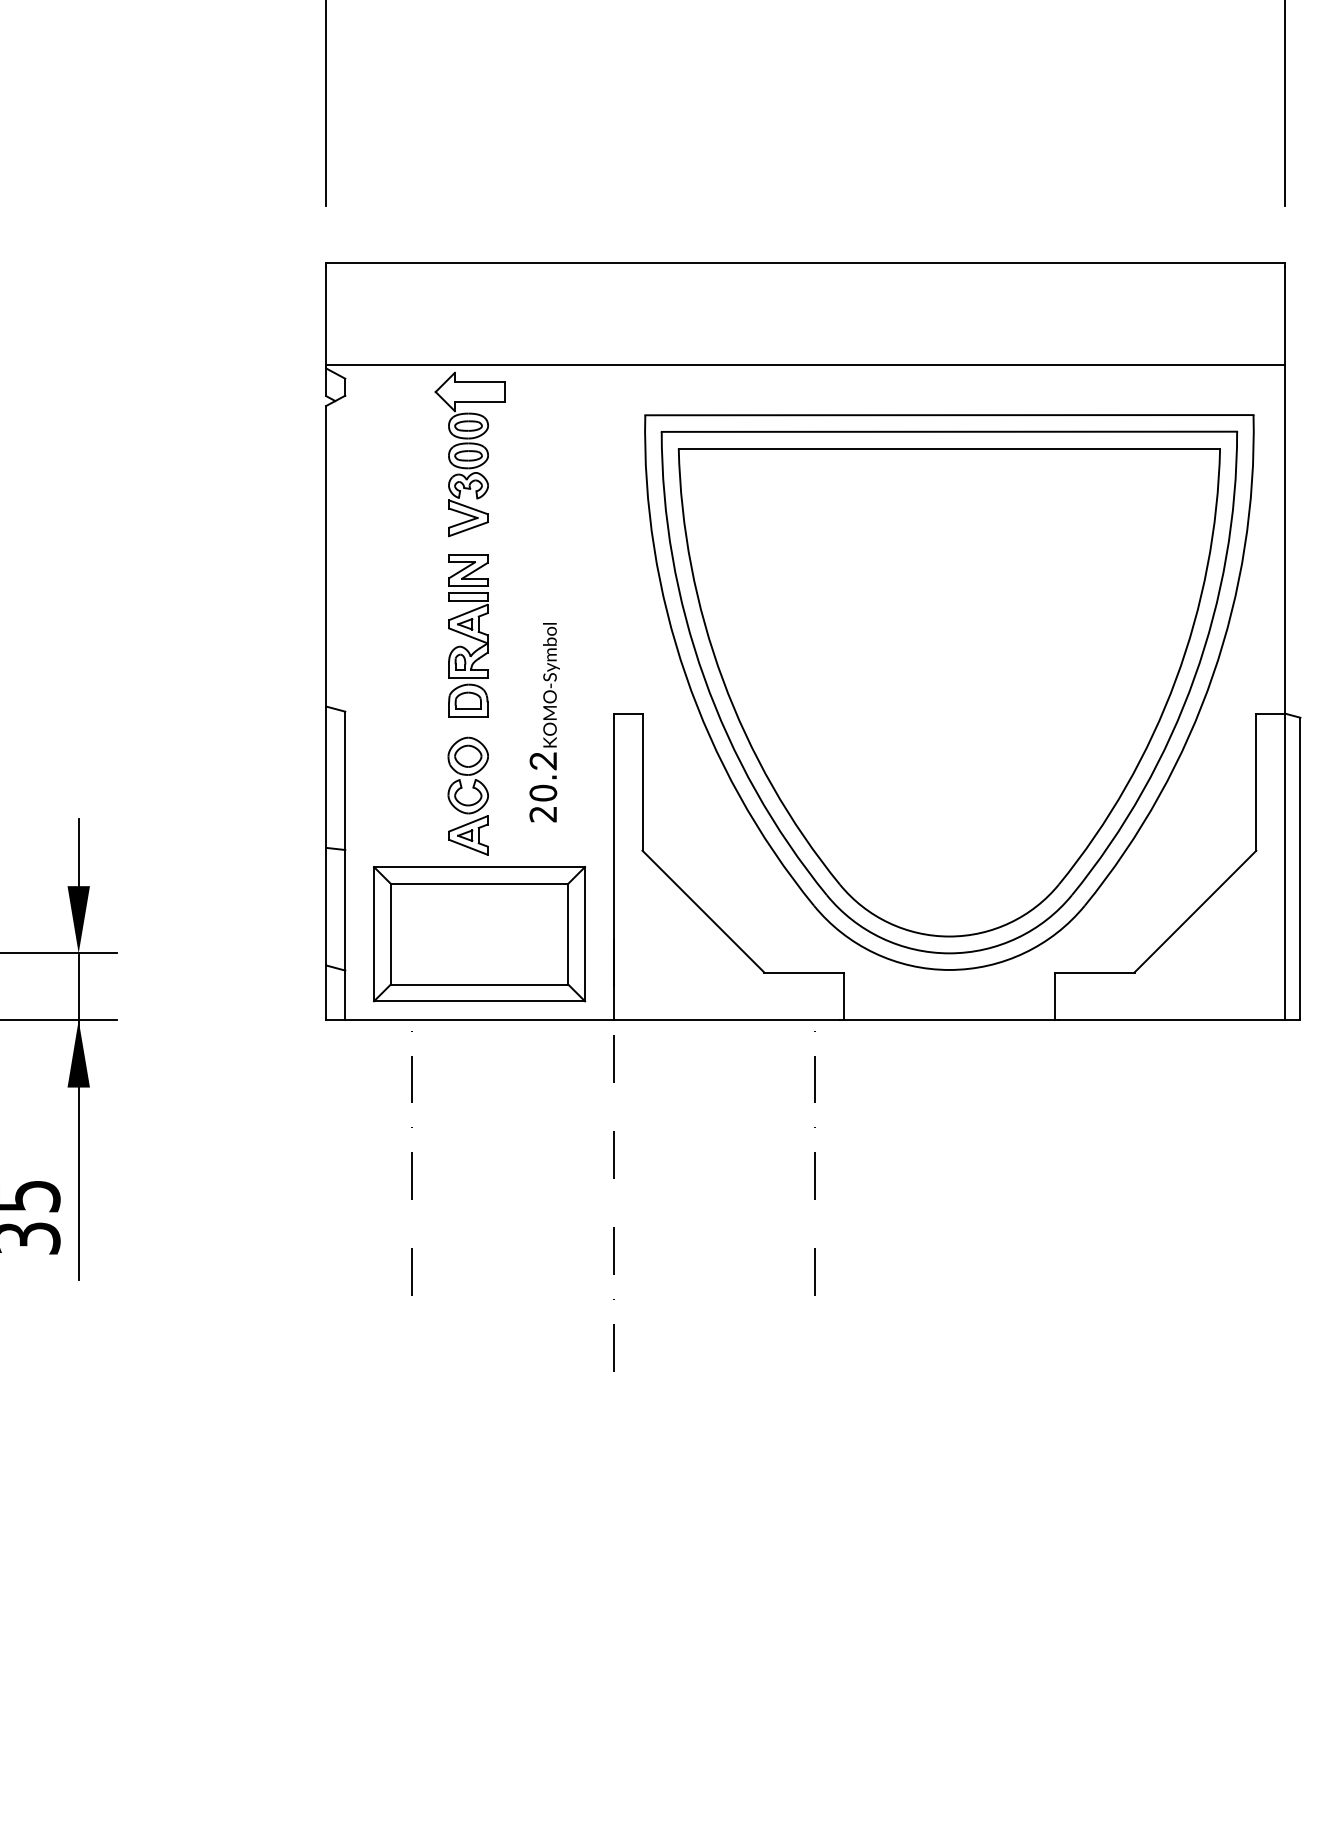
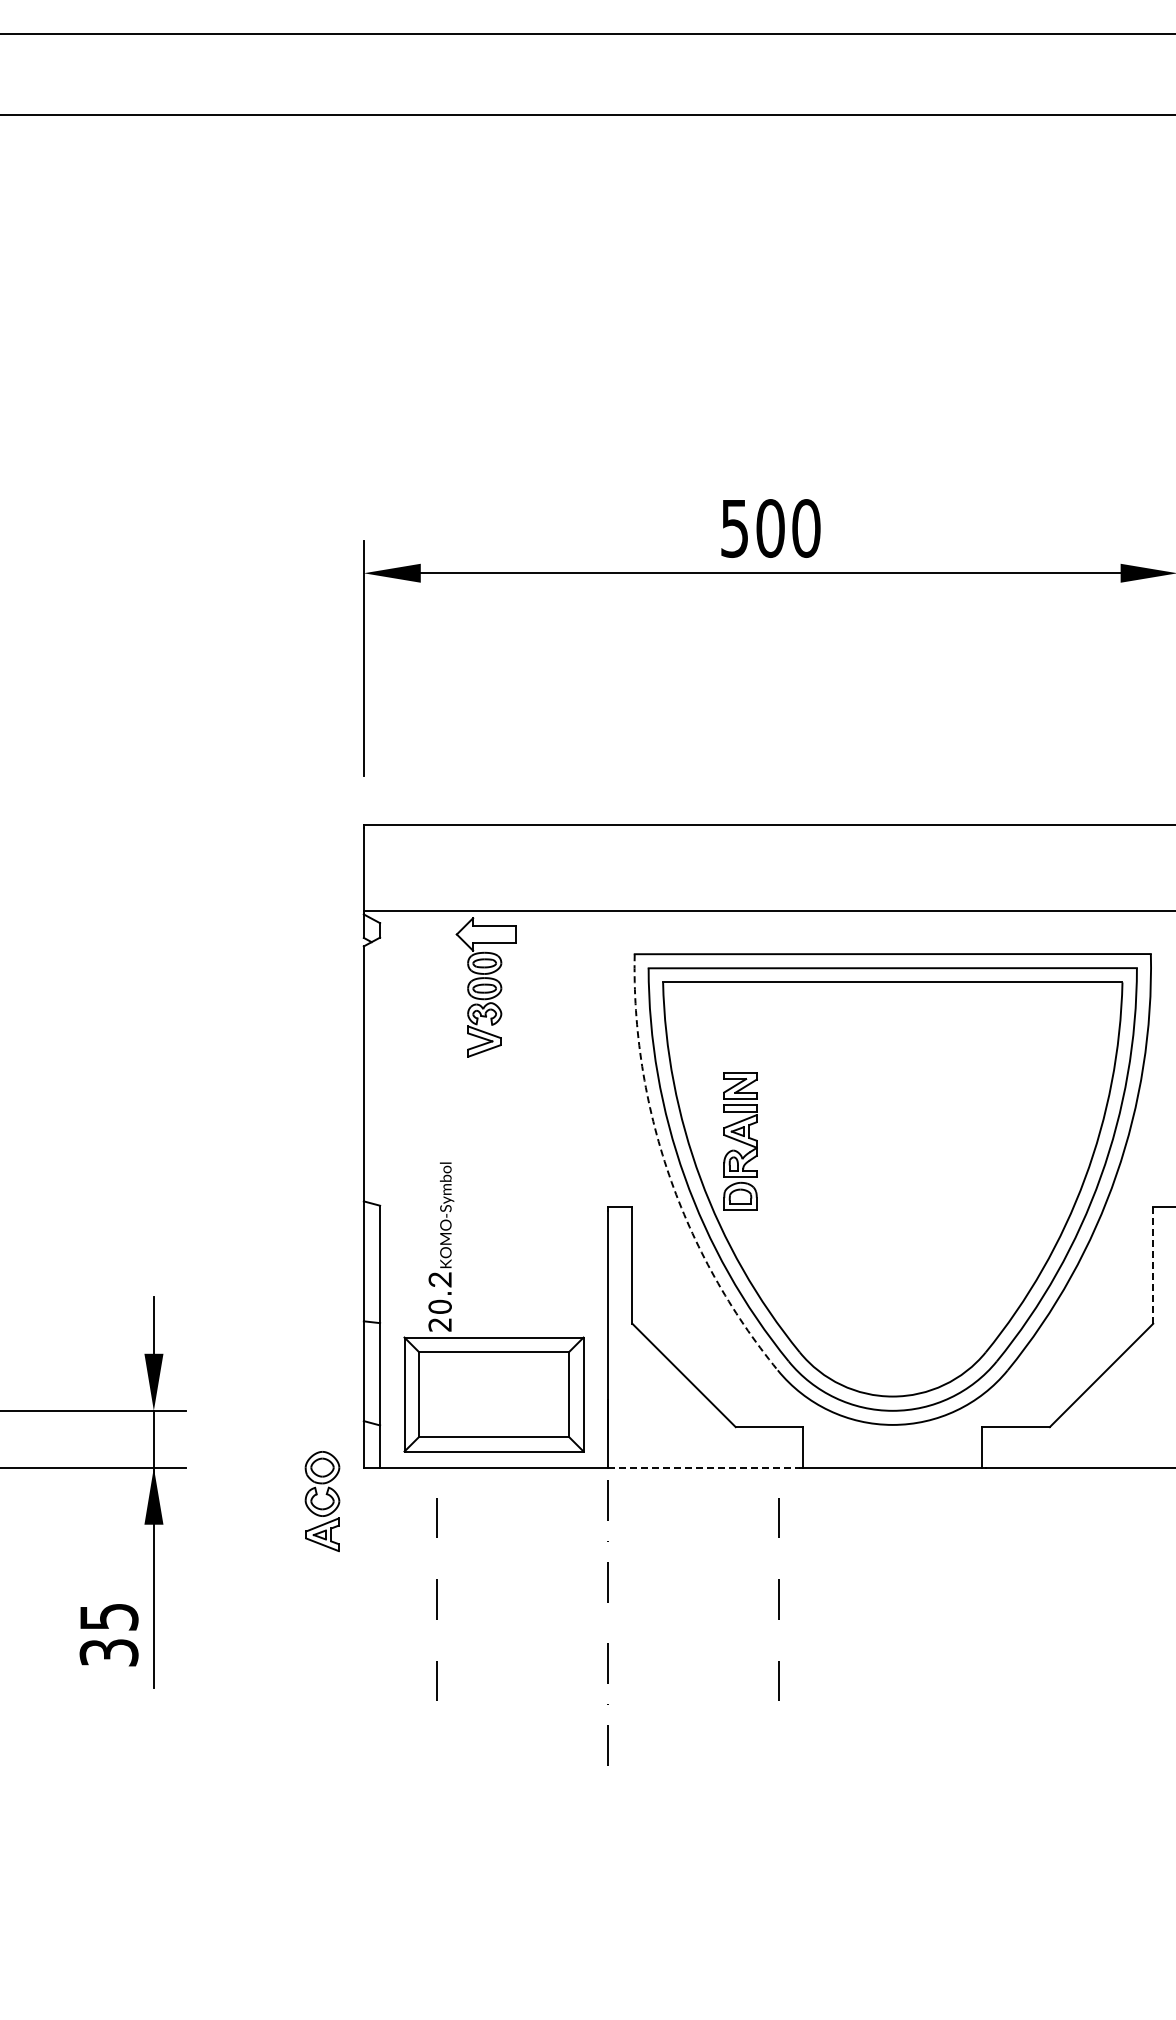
part: (468, 635) -> (740, 1141), moved
arc: (686, 676) -> (669, 1175), solid -> dashed
text: (544, 721) -> (441, 1246), moved
line: (1256, 782) -> (1153, 1265), solid -> dashed
part: (468, 804) -> (322, 1508), moved
line: (726, 1020) -> (703, 1467), solid -> dashed

